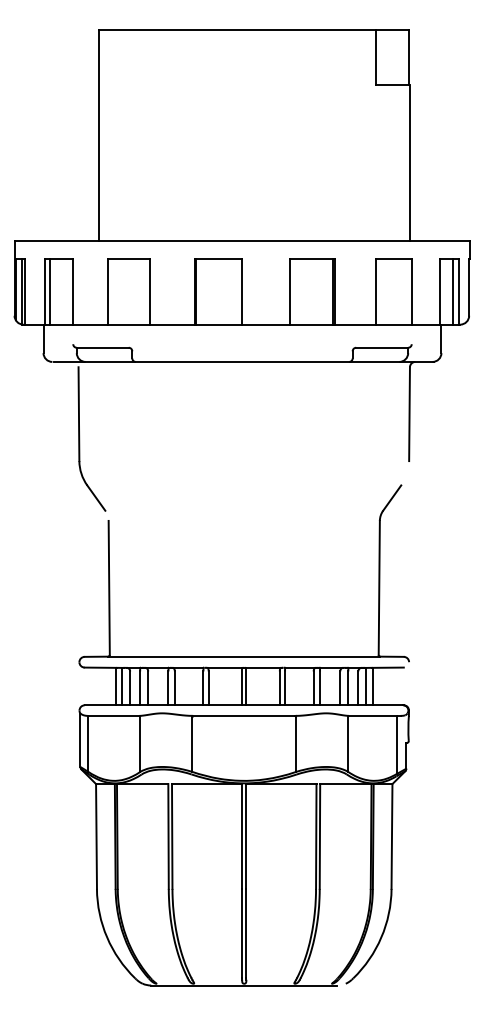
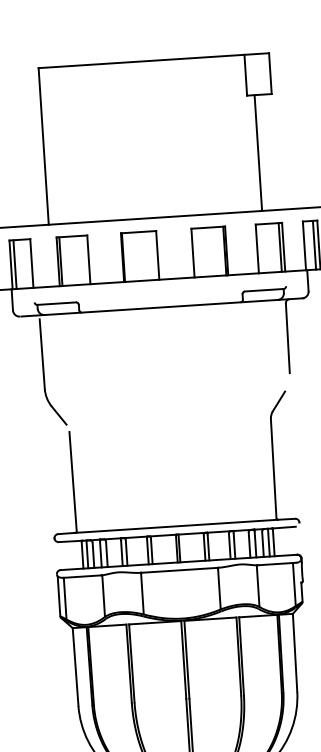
line: (410, 163) -> (258, 153), moved
line: (111, 291) -> (60, 261), added
line: (407, 291) -> (280, 247), added

